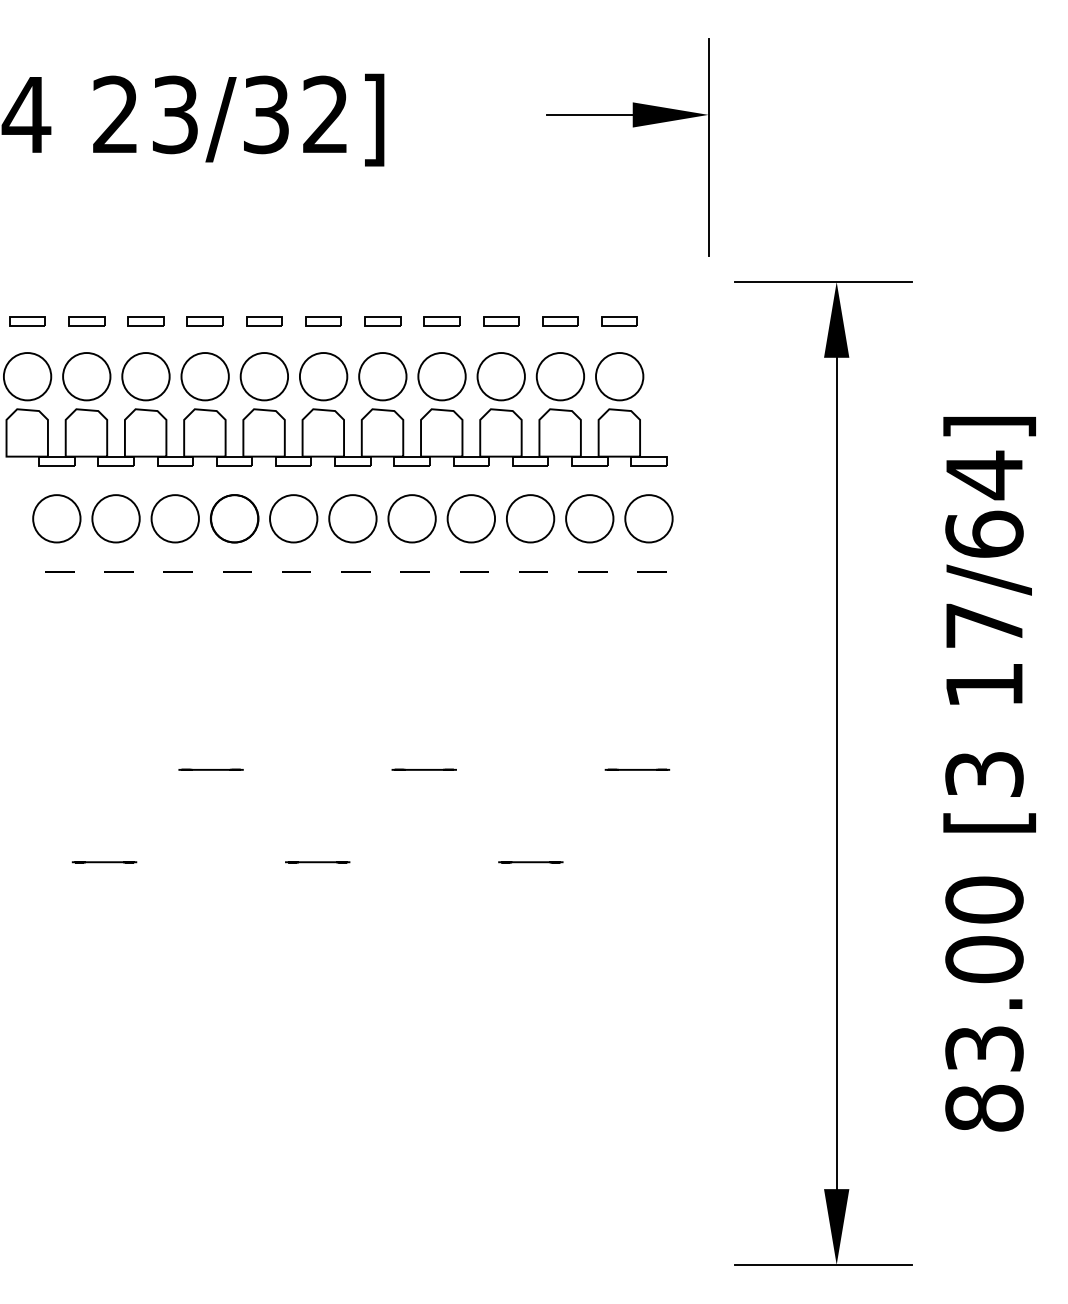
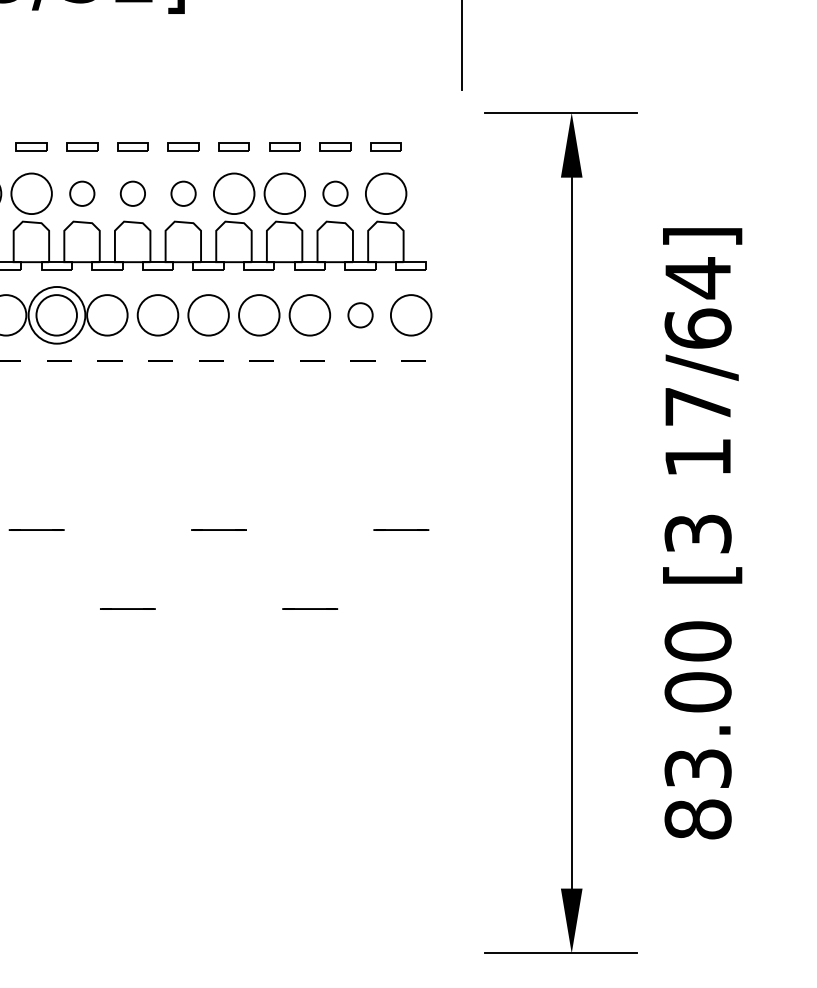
circle: (264, 376) -> (82, 193), size x0.6
circle: (323, 376) -> (132, 193), size x0.6
circle: (382, 376) -> (183, 193), size x0.6
circle: (560, 376) -> (335, 193), size x0.6
circle: (234, 518) -> (56, 315), size x1.4
circle: (589, 518) -> (360, 315), size x0.6

